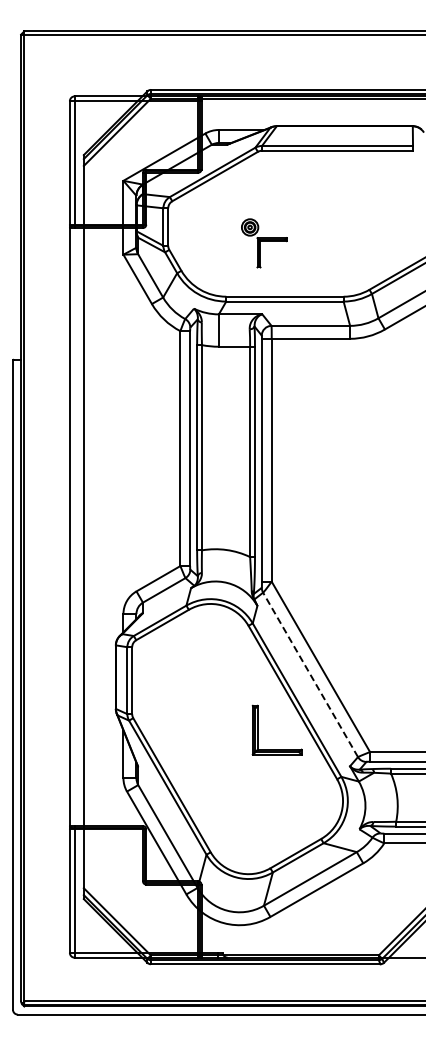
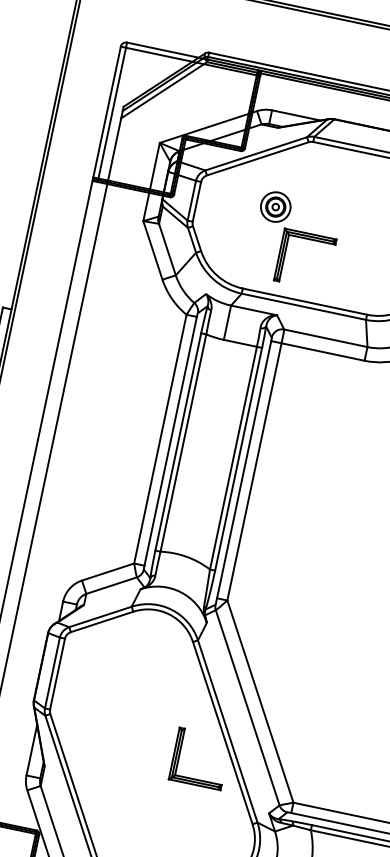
part: (264, 243) -> (295, 240), size x1.67
line: (310, 674) -> (247, 707), dashed -> solid

